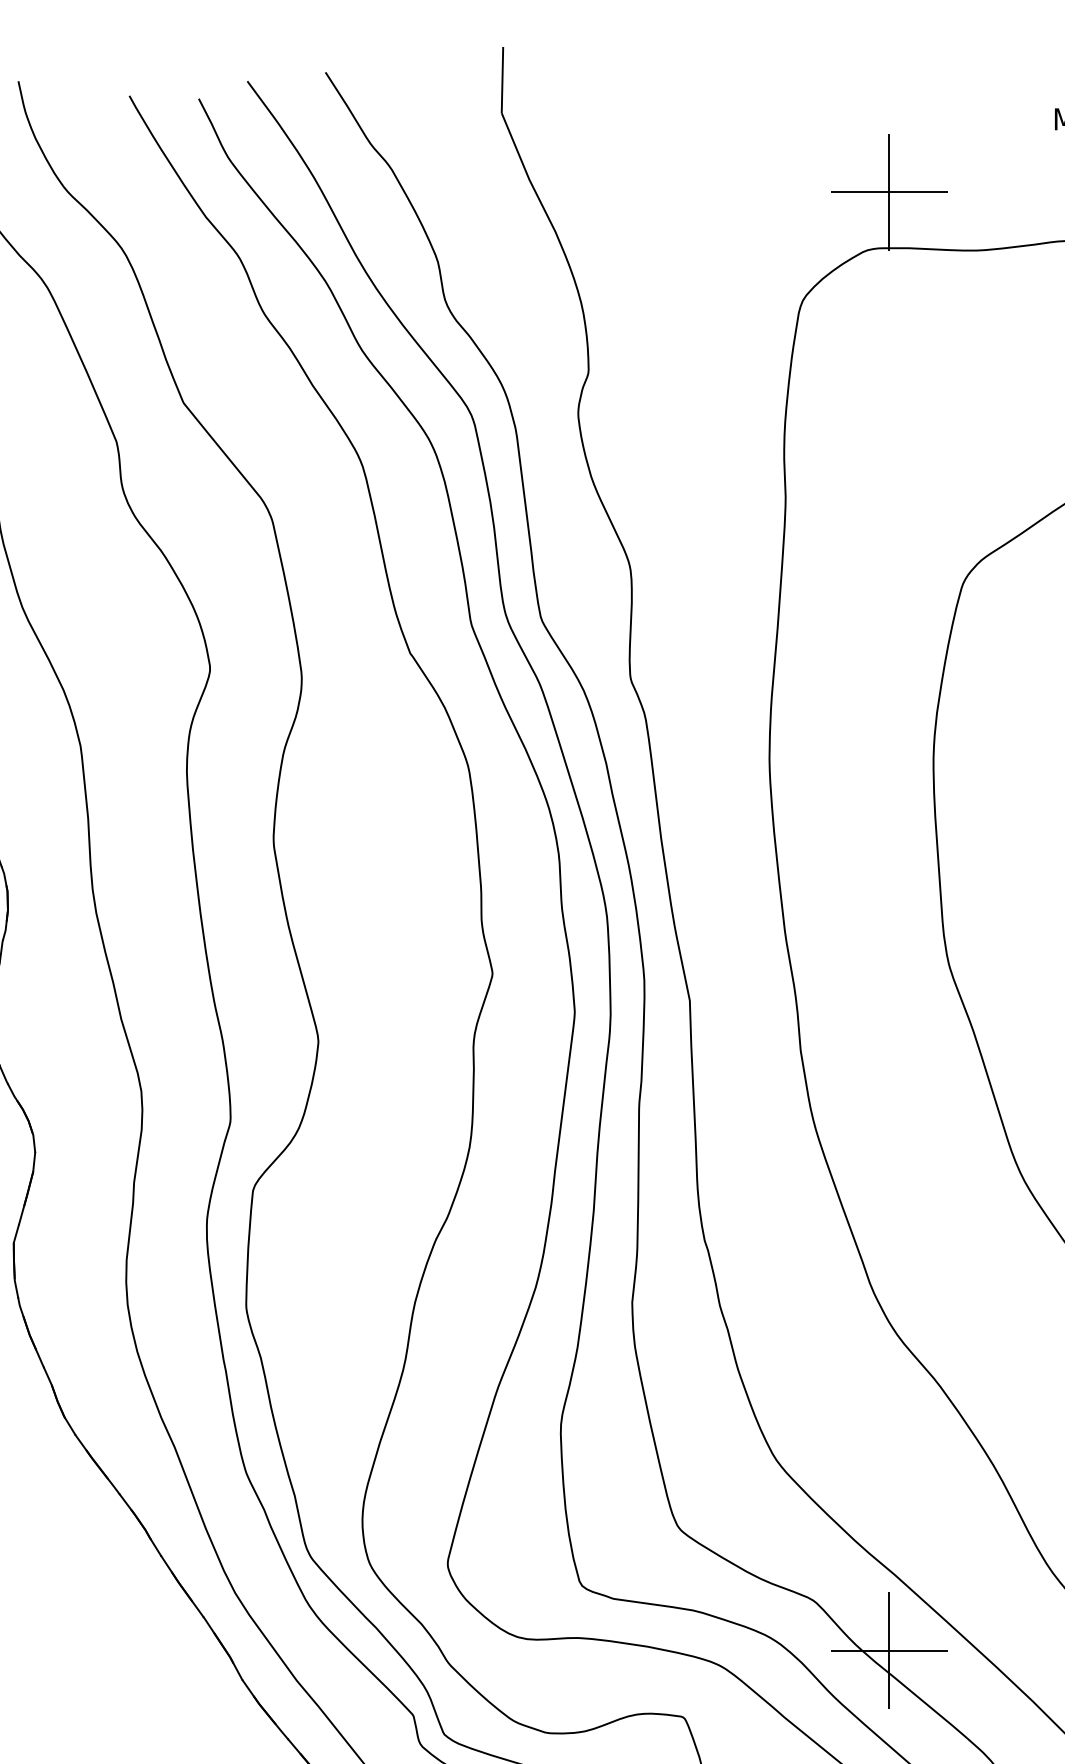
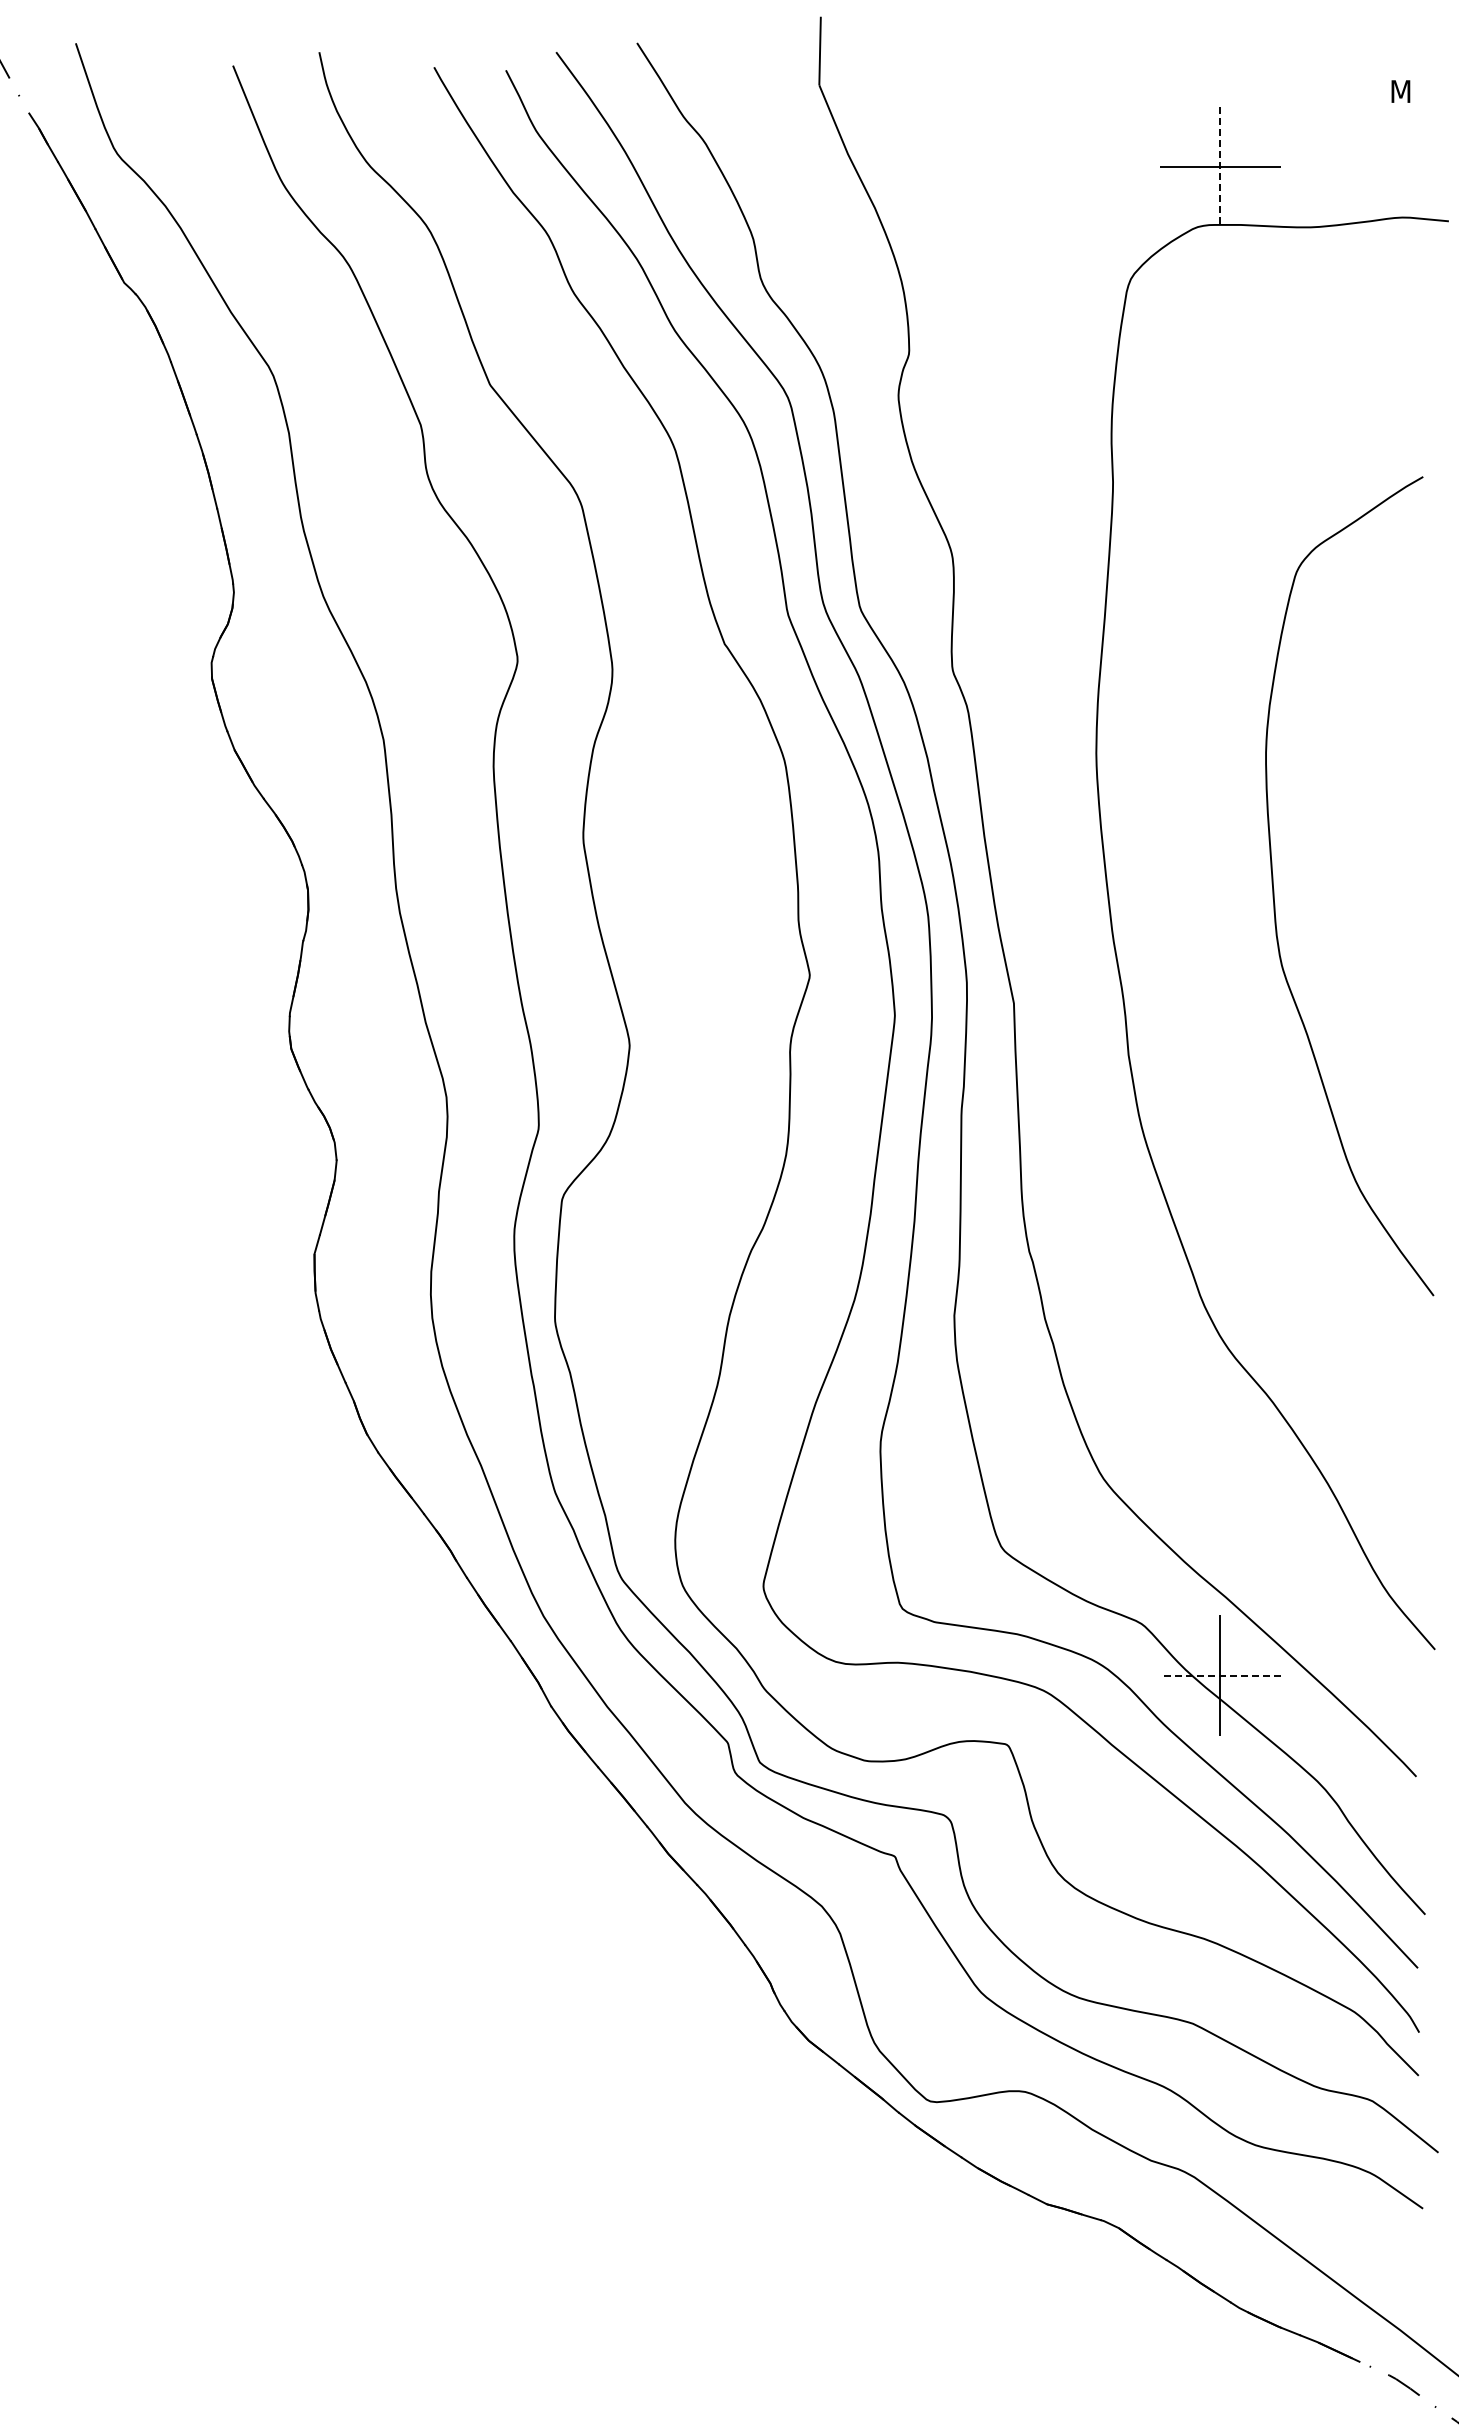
line: (889, 192) -> (1220, 167), solid -> dashed
line: (888, 1650) -> (1219, 1675), solid -> dashed

